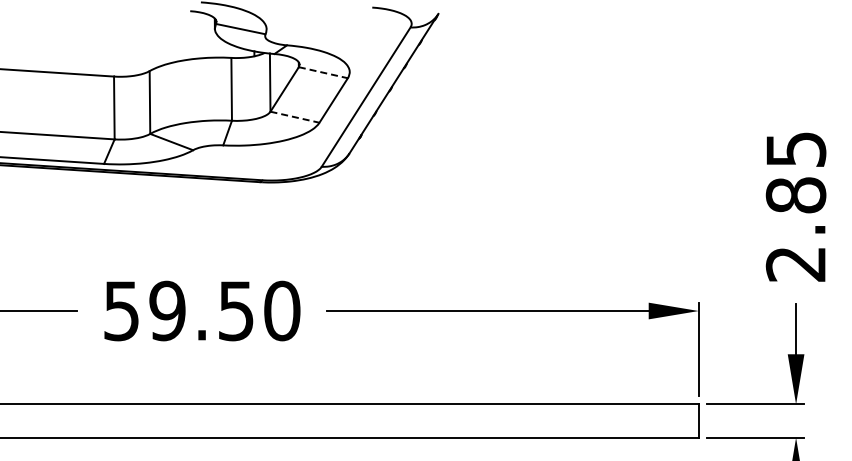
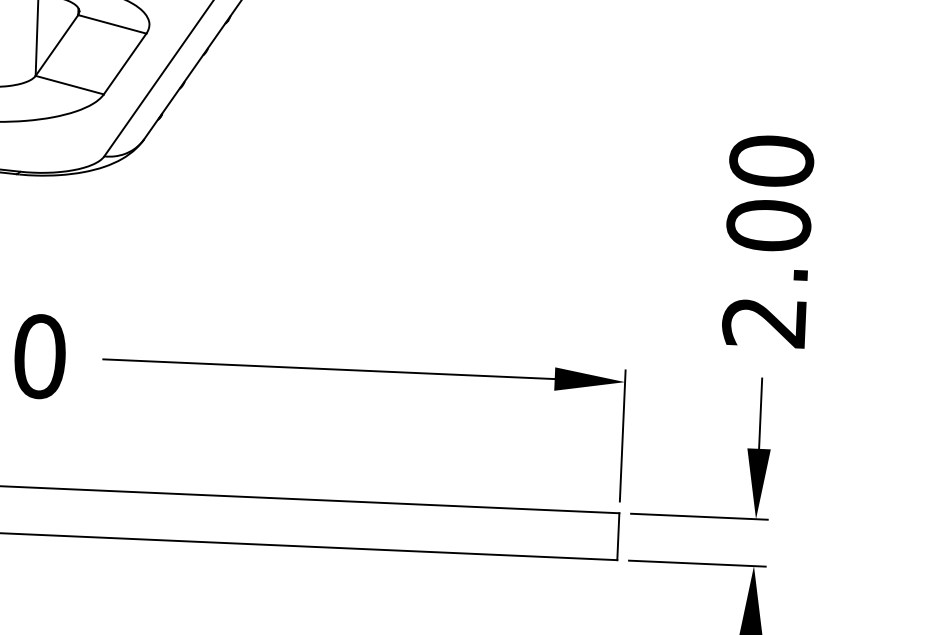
line: (323, 72) -> (112, 24), dashed -> solid
line: (295, 117) -> (70, 85), dashed -> solid
text: (795, 172) -> (769, 193), 2.85 -> 2.00

